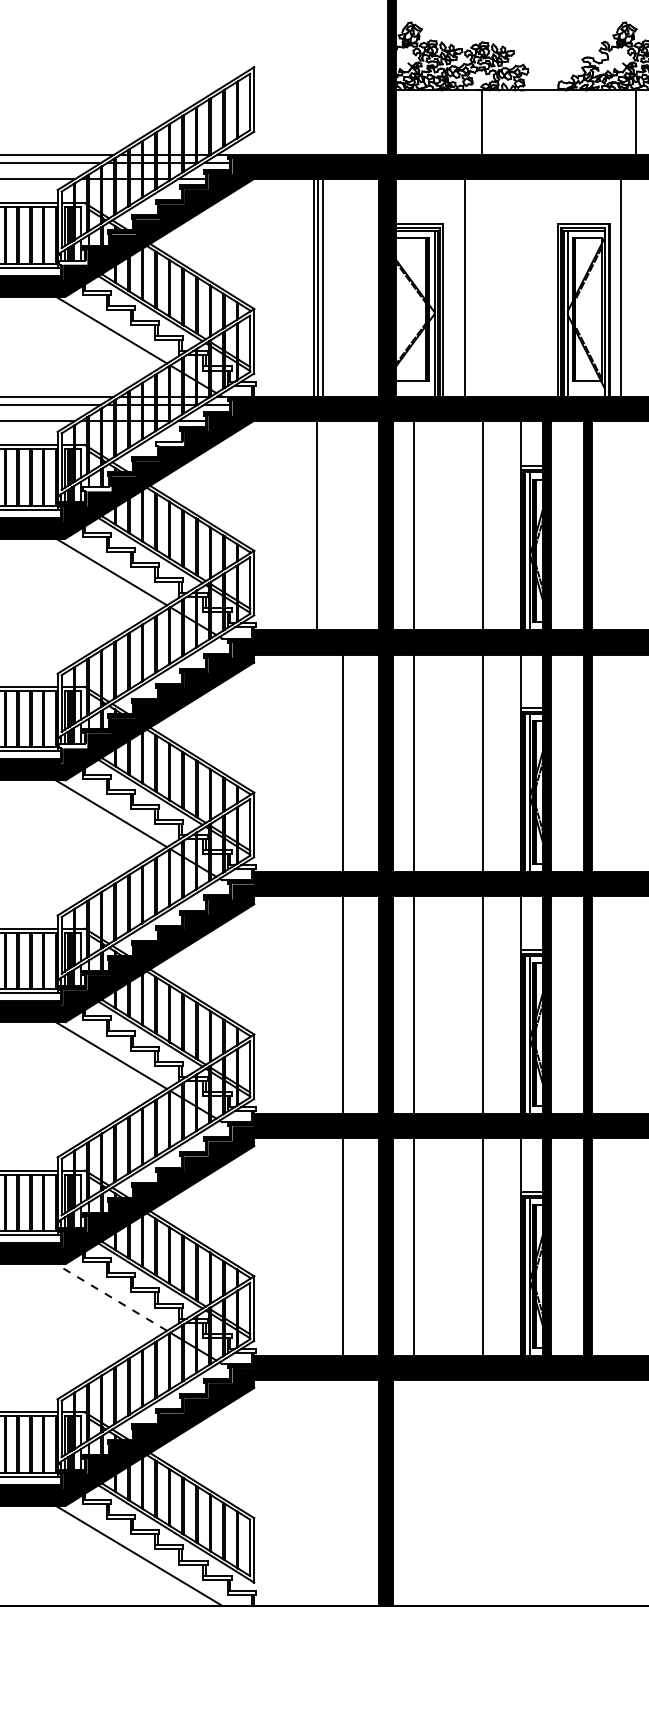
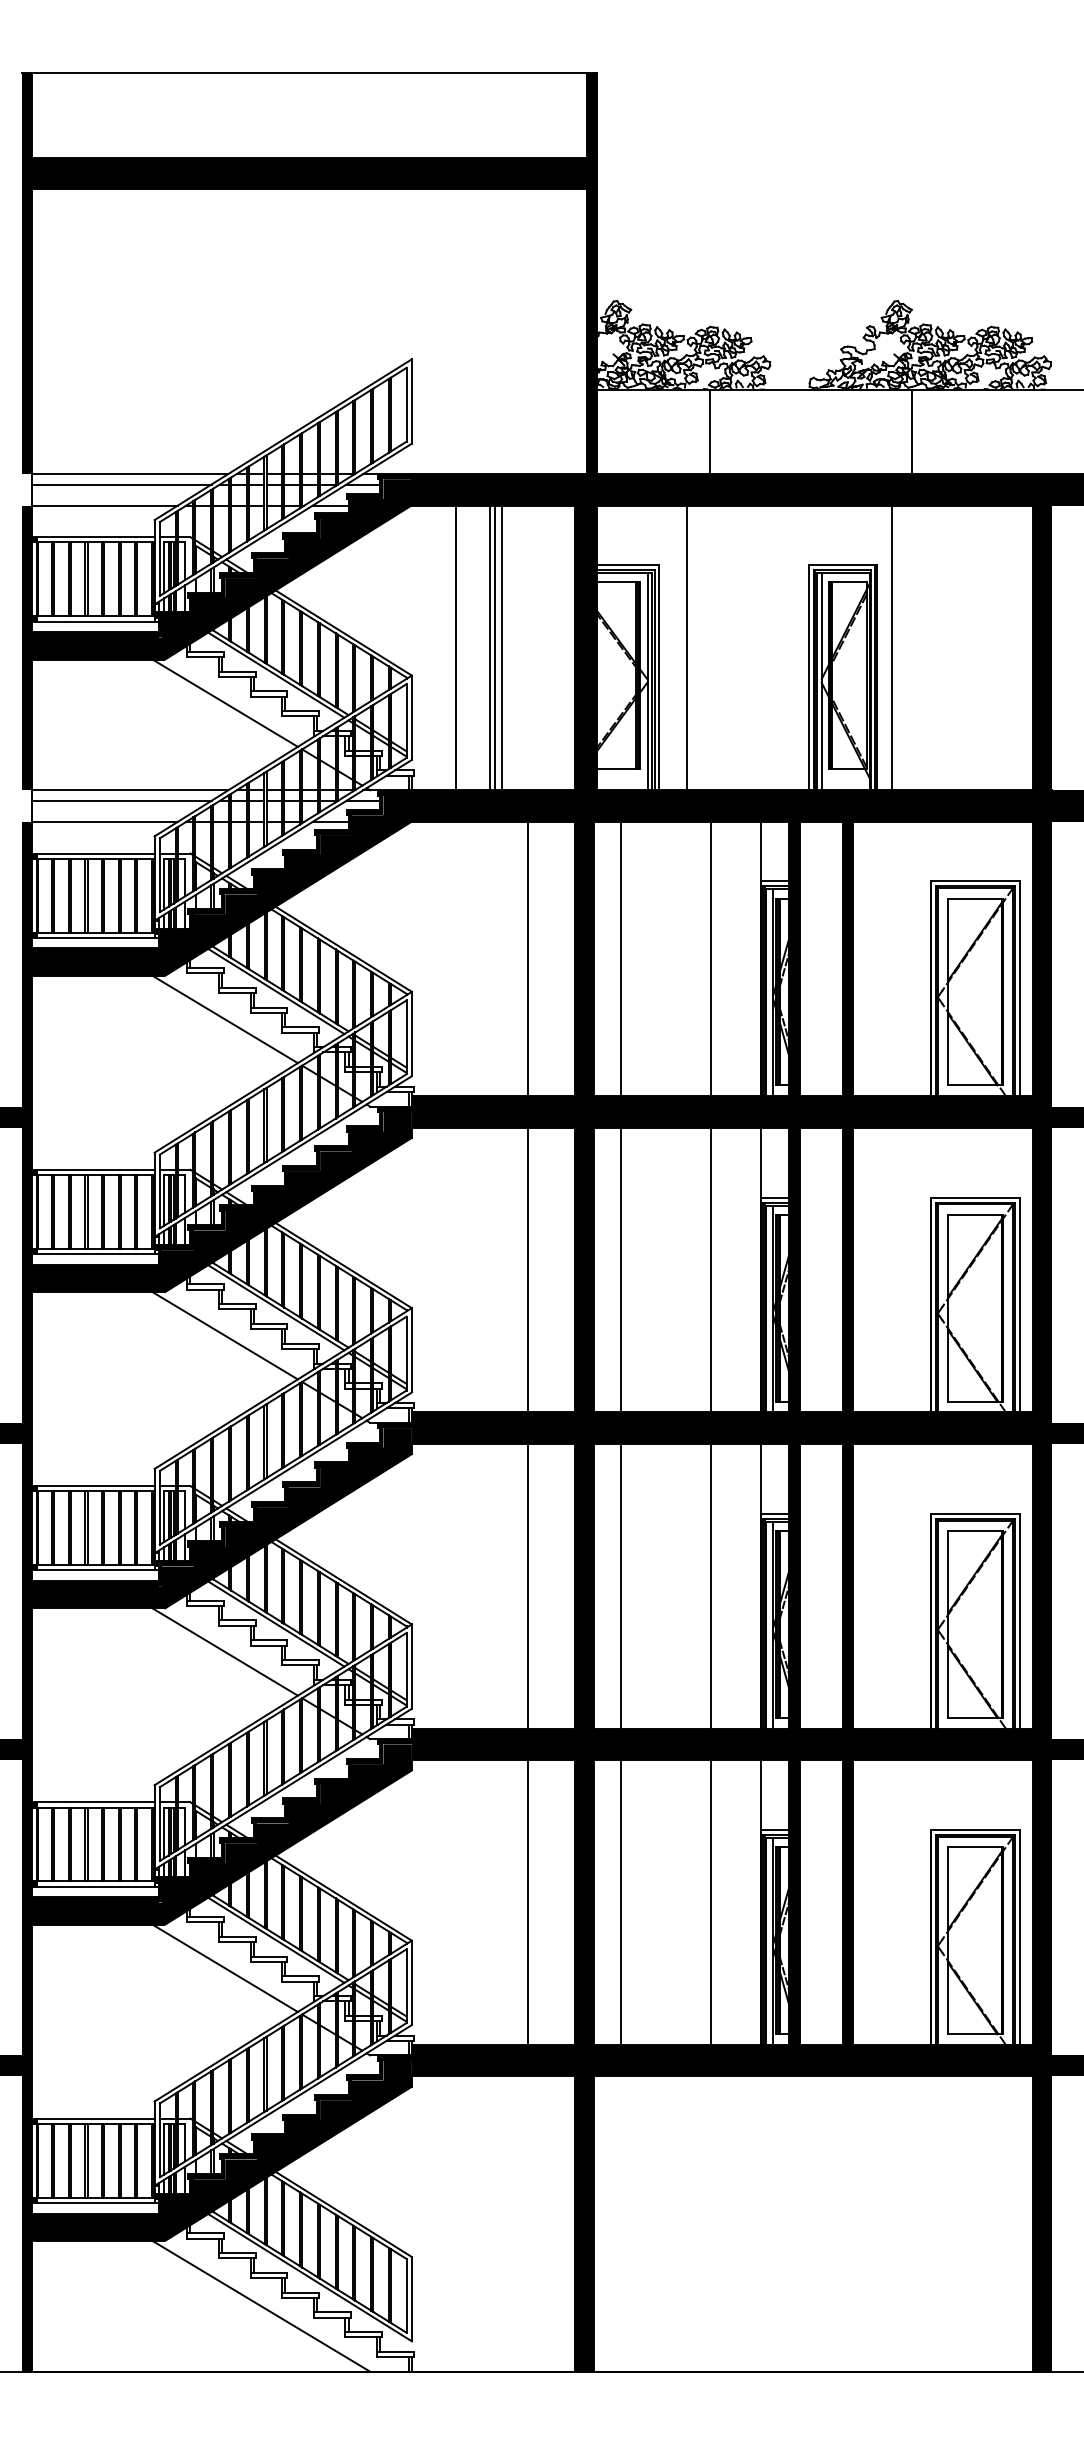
fill: (72, 262) -> (174, 614), added
line: (288, 287) -> (456, 647), added
fill: (169, 443) -> (301, 851), added
fill: (97, 489) -> (206, 911), added
line: (316, 525) -> (527, 958), moved
fill: (72, 746) -> (174, 1247), added
line: (111, 1297) -> (225, 1968), dashed -> solid

